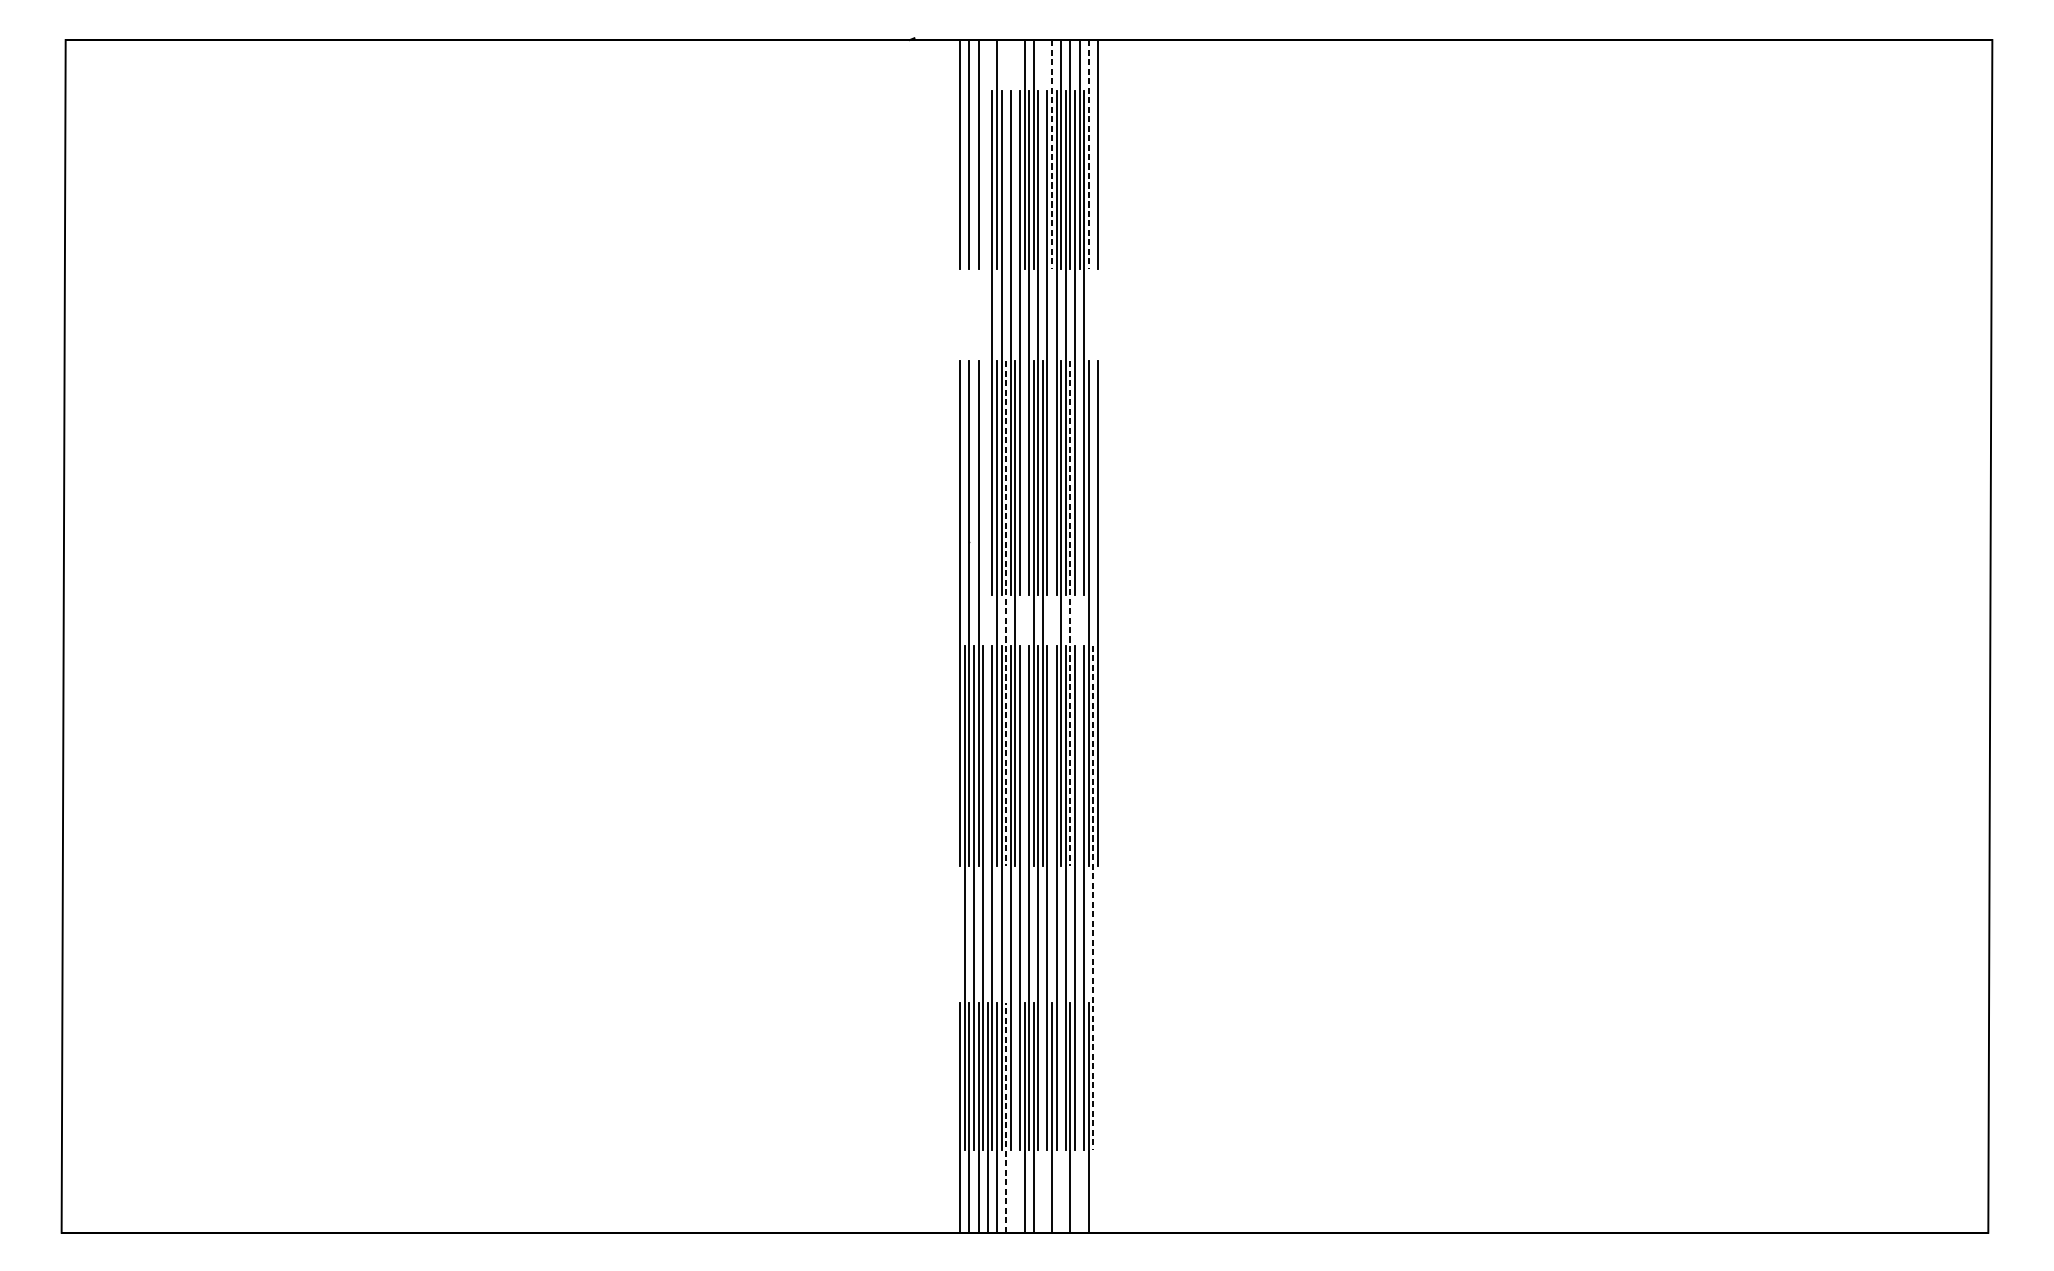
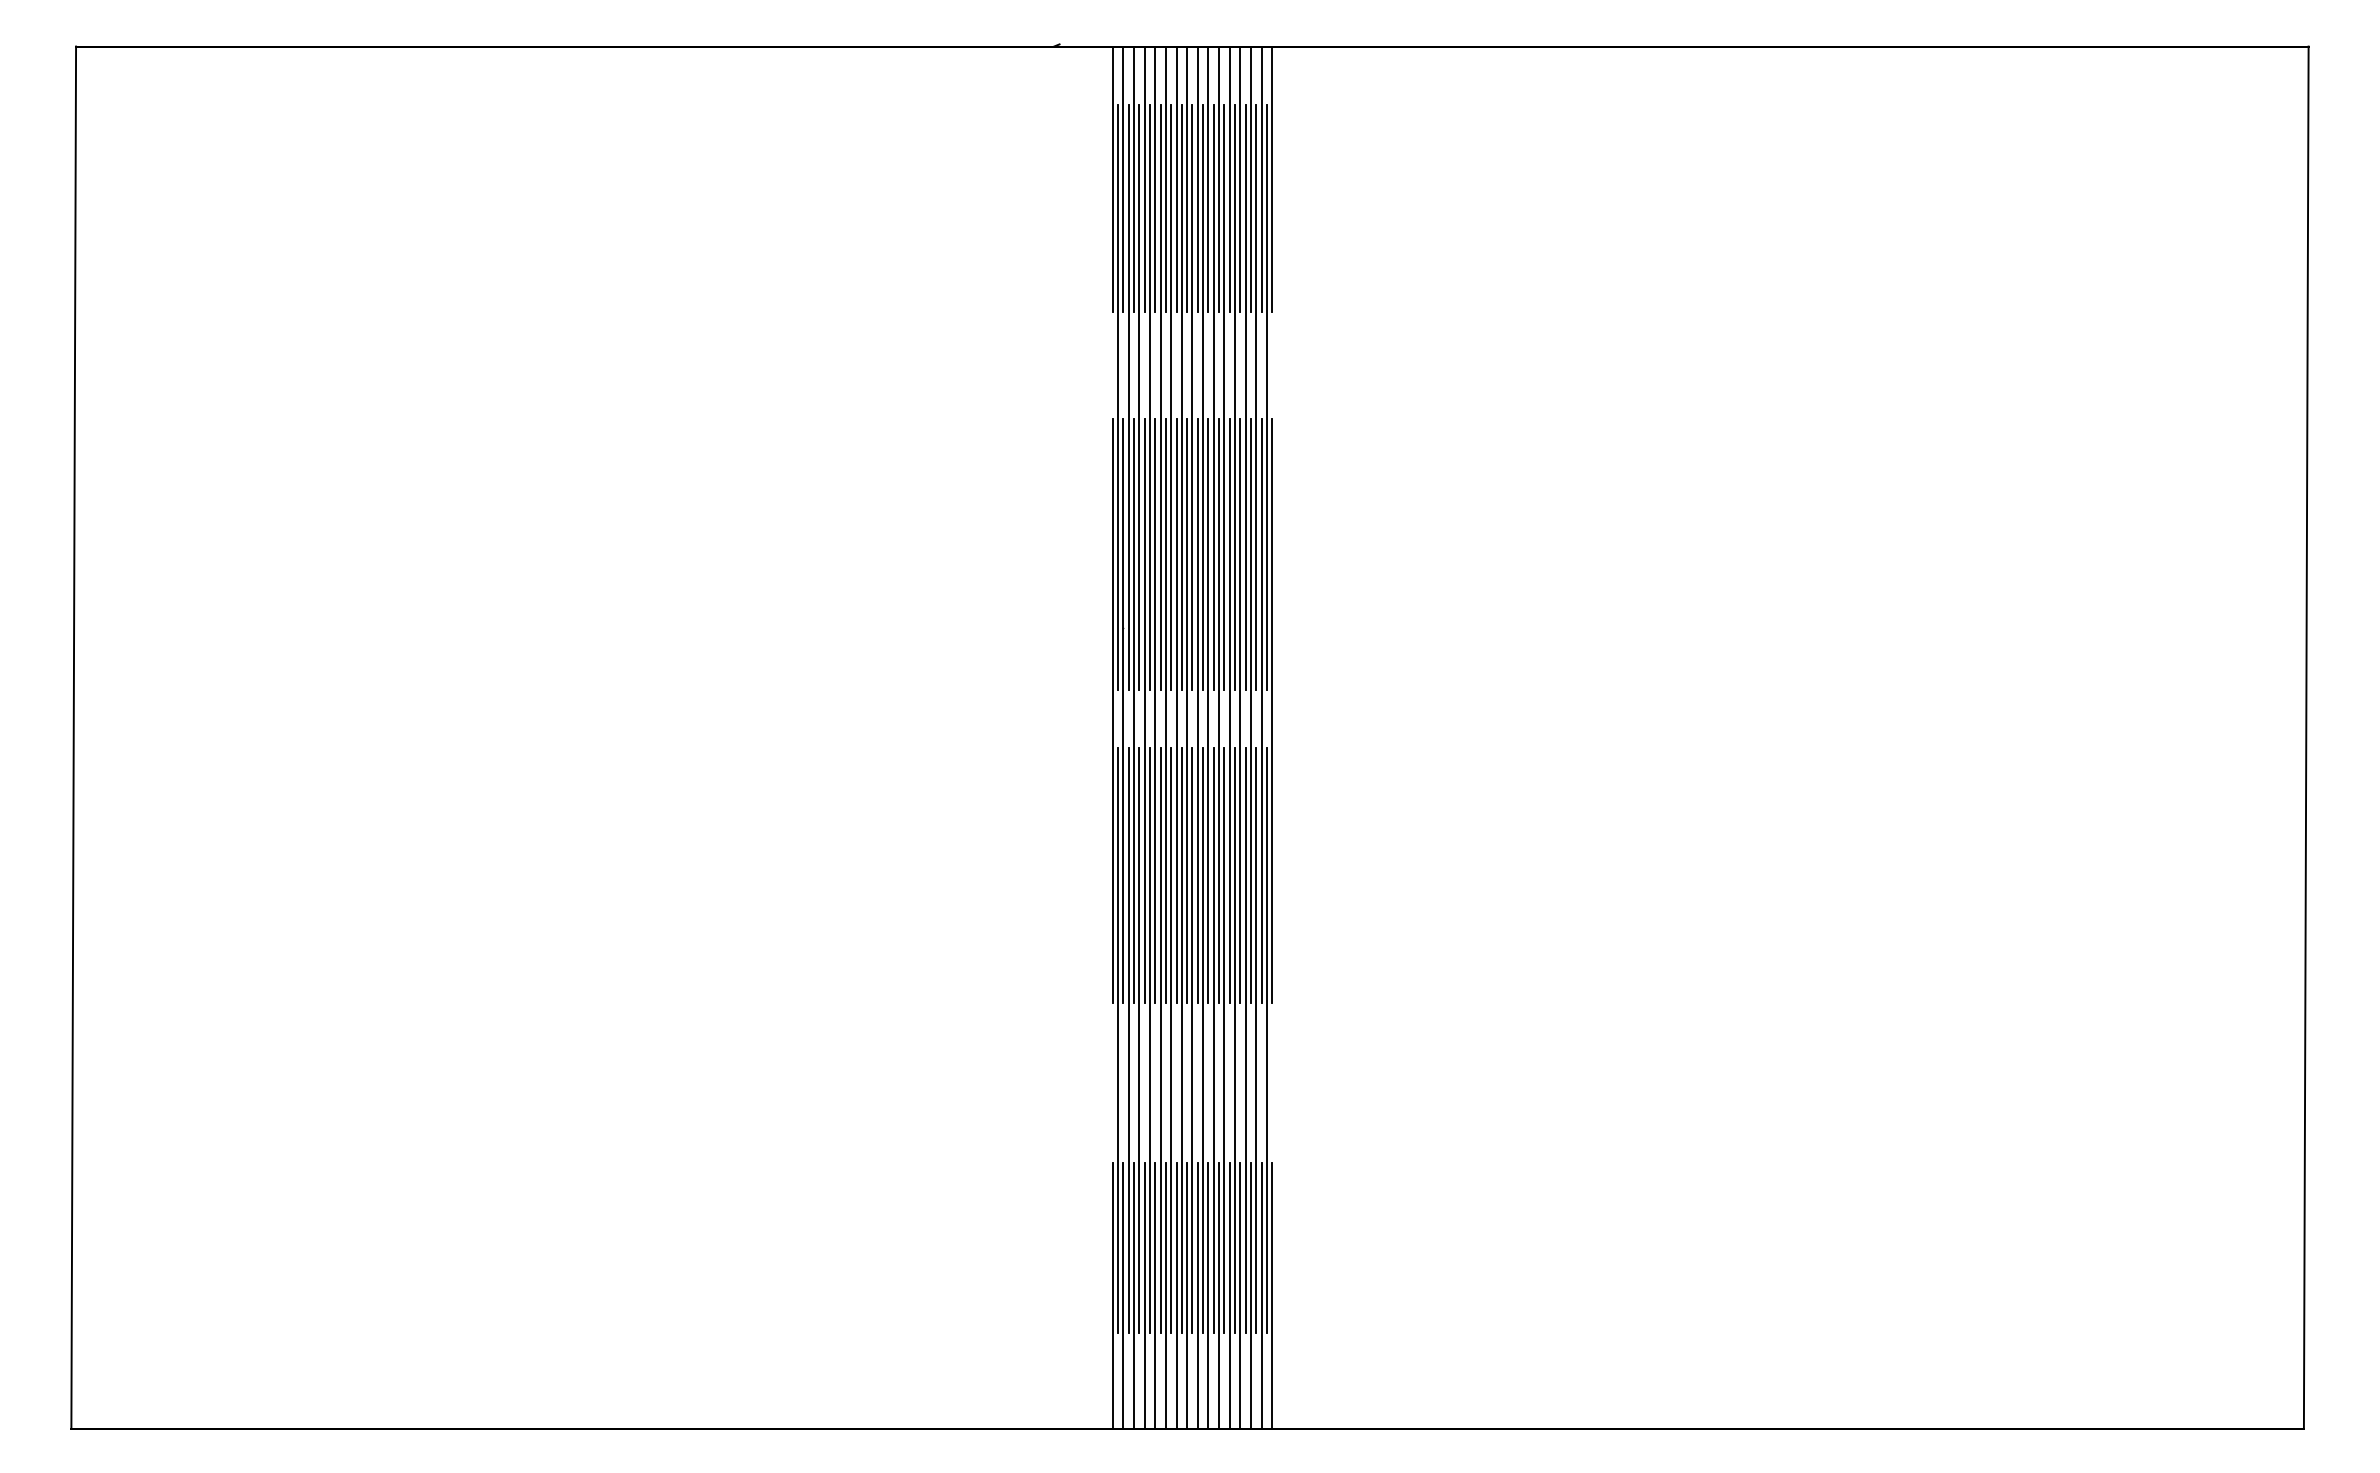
line: (987, 154) -> (1144, 179), added
line: (1005, 154) -> (1165, 179), added
line: (1015, 154) -> (1176, 179), added
line: (1042, 154) -> (1208, 179), added
line: (1052, 154) -> (1219, 179), dashed -> solid
line: (1088, 154) -> (1261, 179), dashed -> solid
line: (965, 342) -> (1118, 397), added
line: (973, 342) -> (1128, 397), added
line: (983, 342) -> (1139, 397), added
line: (1093, 342) -> (1266, 397), added
line: (987, 613) -> (1144, 710), added
line: (1005, 613) -> (1165, 711), dashed -> solid
line: (1024, 613) -> (1187, 710), added
line: (1052, 613) -> (1219, 710), added
line: (1070, 613) -> (1240, 711), dashed -> solid
line: (1079, 613) -> (1250, 710), added
line: (1093, 898) -> (1266, 1041), dashed -> solid
line: (1005, 1117) -> (1165, 1295), dashed -> solid
line: (1015, 1117) -> (1176, 1295), added
line: (1042, 1117) -> (1208, 1295), added
line: (1061, 1117) -> (1229, 1295), added
line: (1079, 1117) -> (1250, 1295), added
line: (1098, 1117) -> (1272, 1295), added

